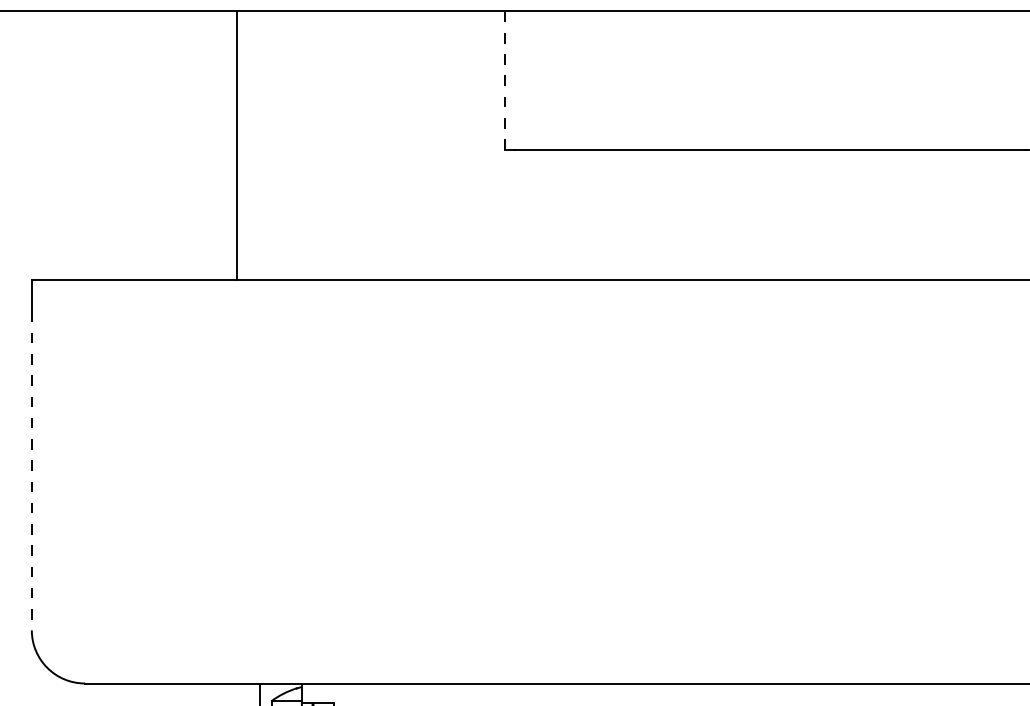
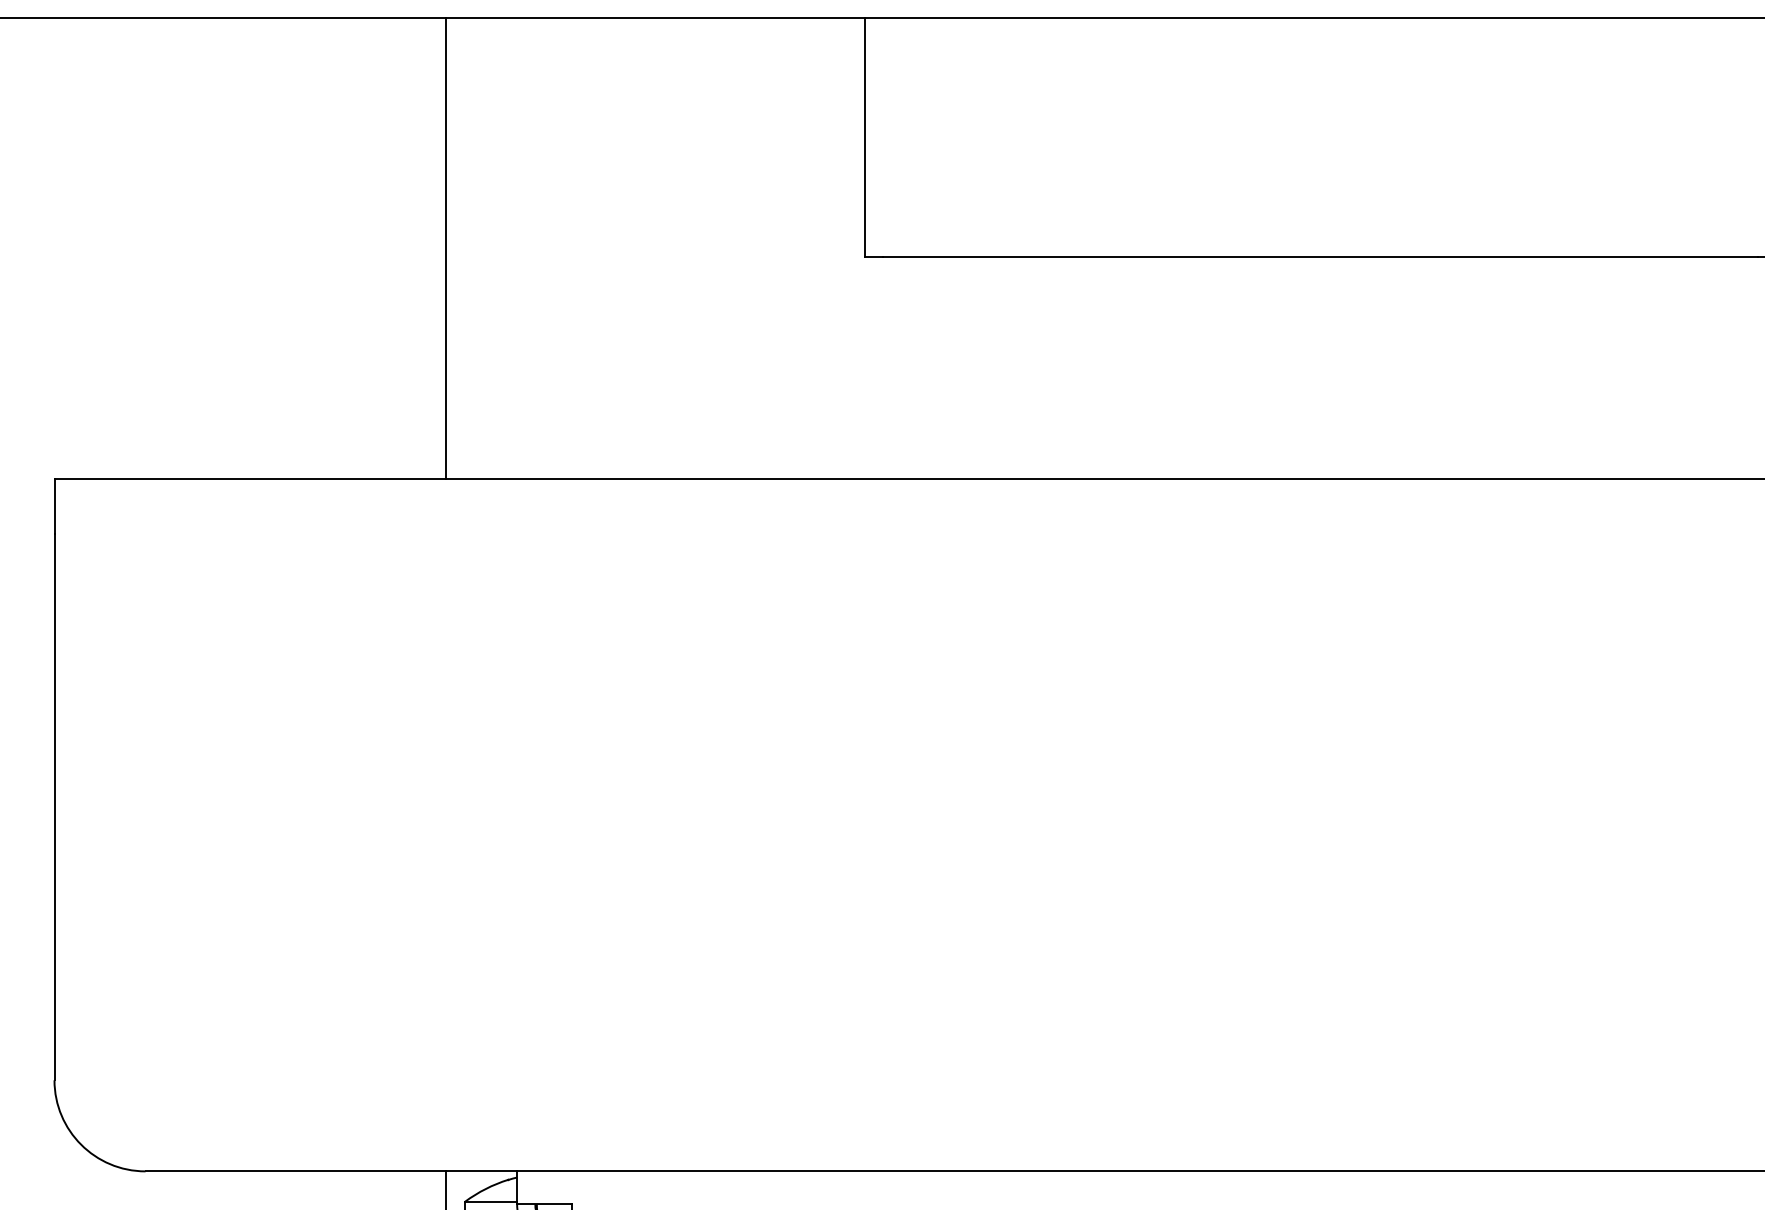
line: (504, 80) -> (864, 138), dashed -> solid
line: (237, 144) -> (446, 247), moved
line: (31, 471) -> (53, 808), dashed -> solid

